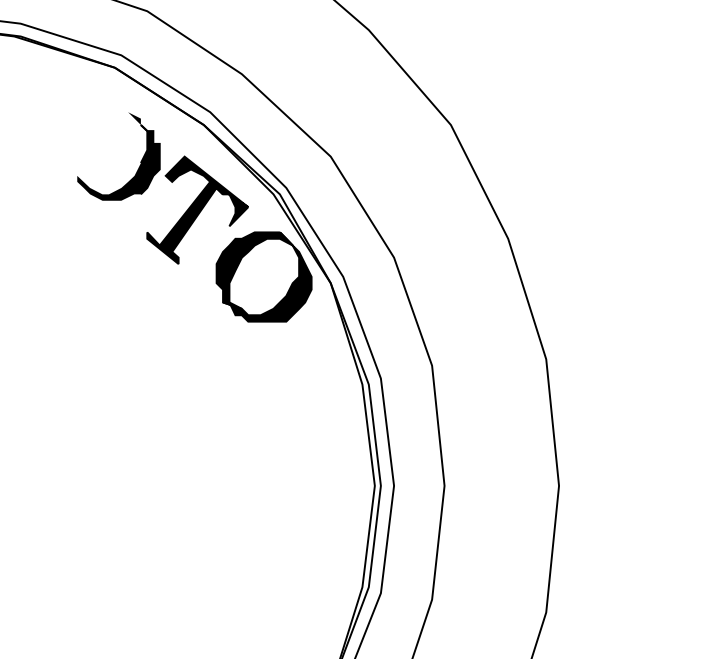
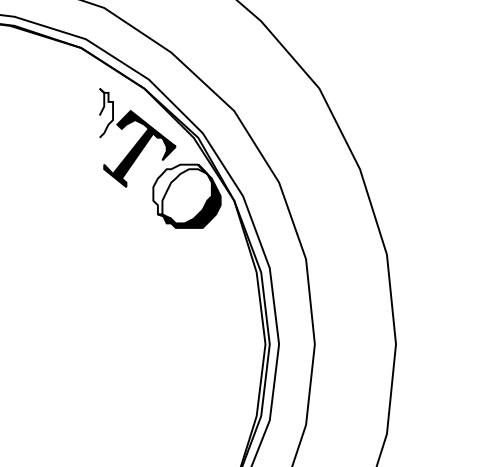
fill: (118, 155) -> (83, 110), removed
fill: (254, 270) -> (180, 191), removed

